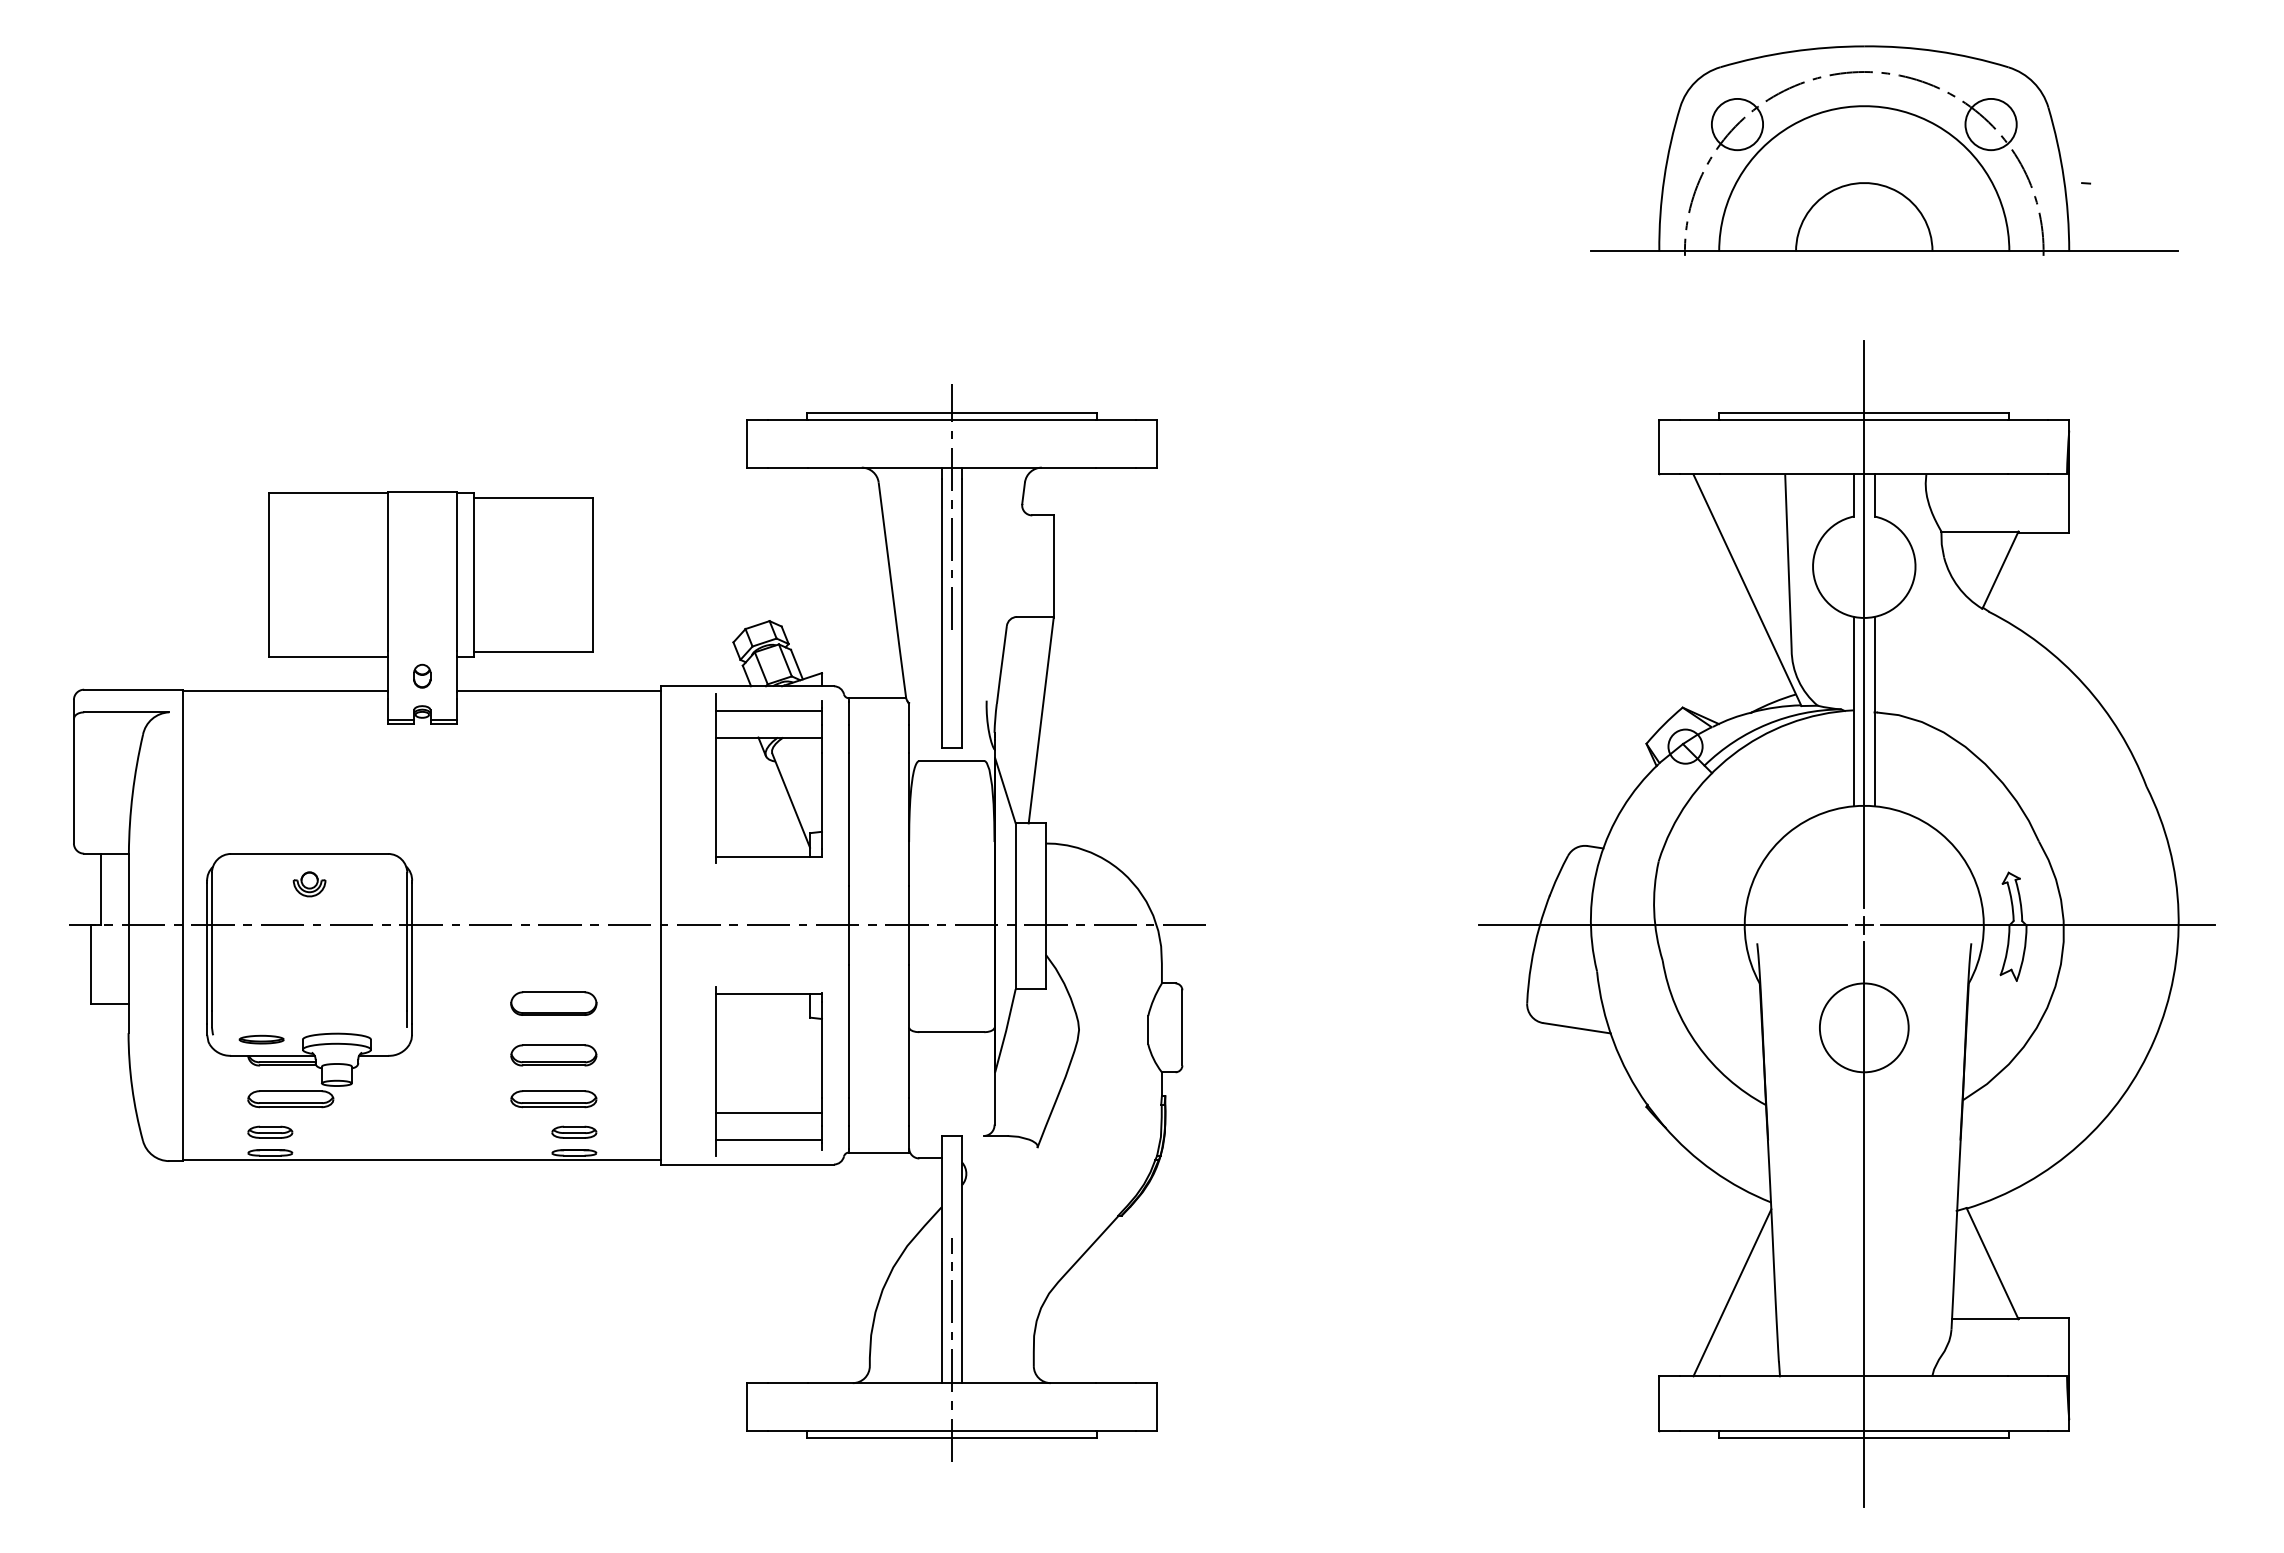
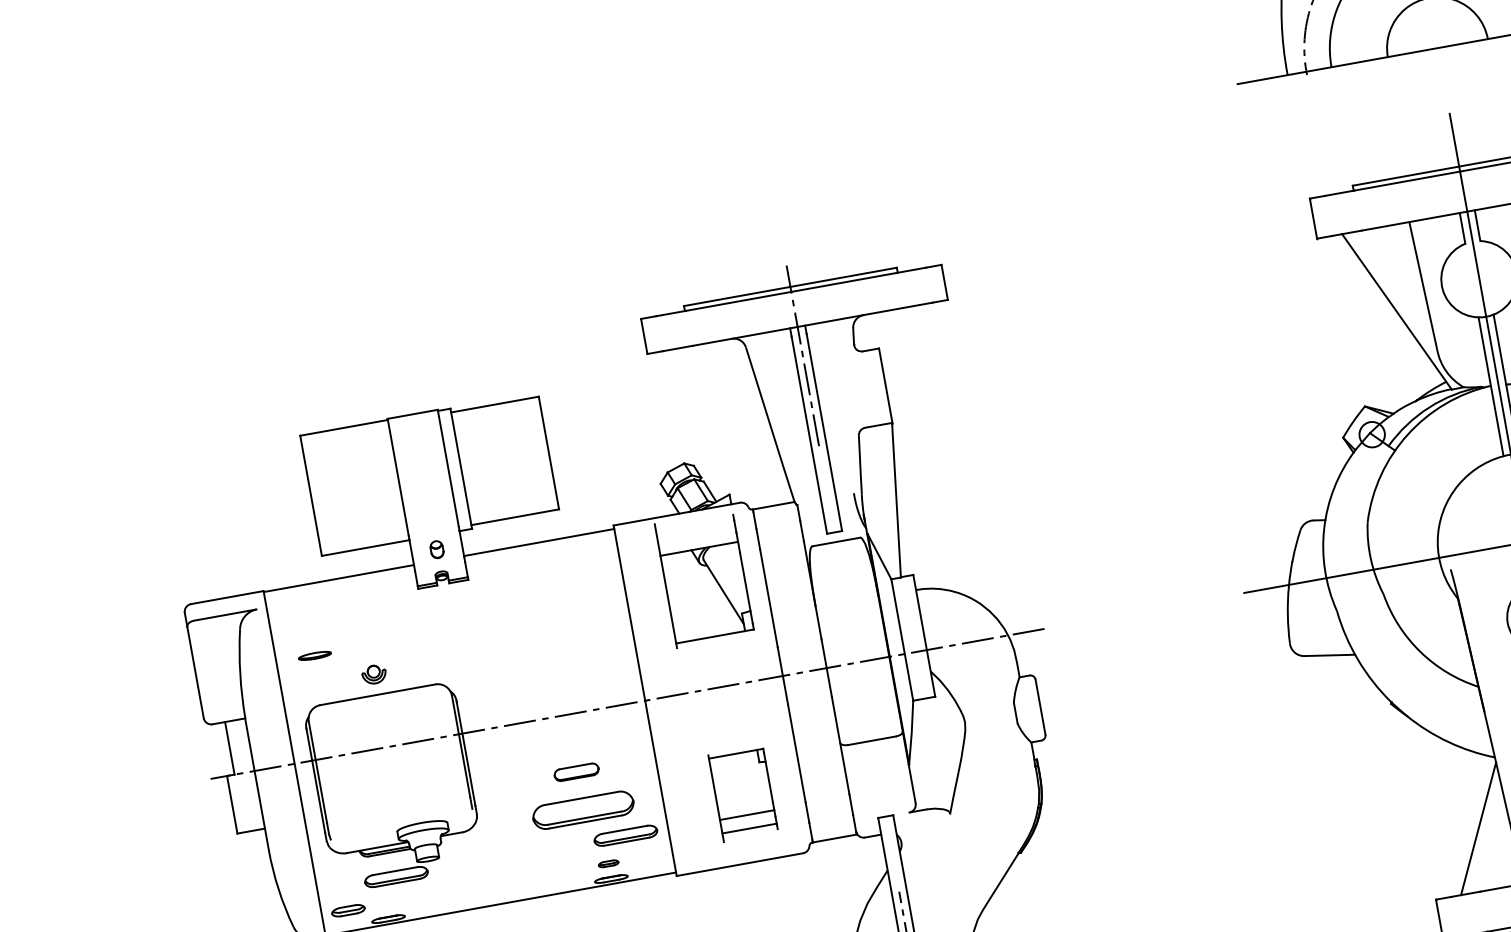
line: (769, 711) -> (696, 529), removed
part: (309, 884) -> (374, 674), moved
part: (553, 1003) -> (576, 772), size x0.7
part: (261, 1039) -> (314, 655), moved
part: (553, 1055) -> (583, 810), size x1.6
part: (768, 1071) -> (742, 793), size x0.7
part: (553, 1099) -> (625, 836), moved
part: (270, 1131) -> (348, 910), moved
part: (574, 1131) -> (608, 863), size x0.6

